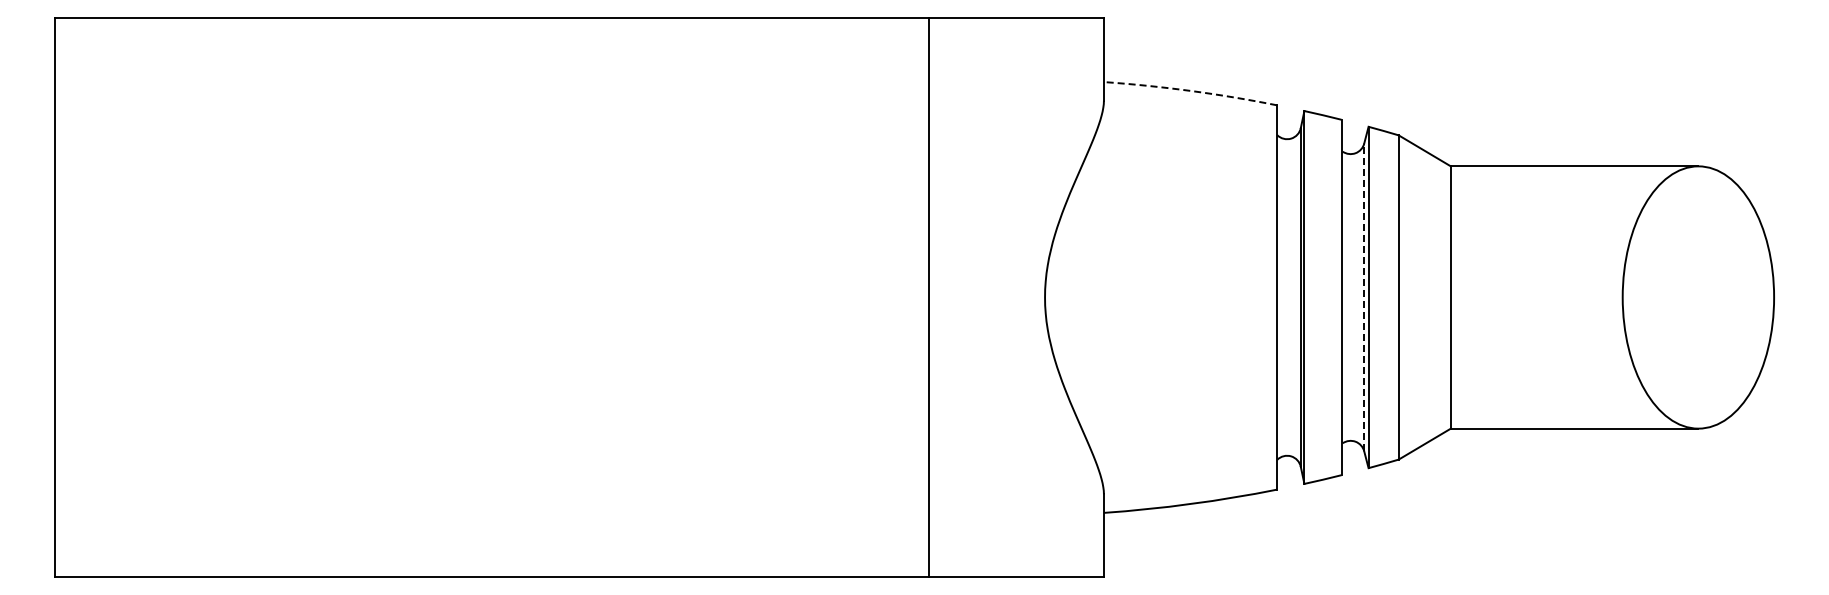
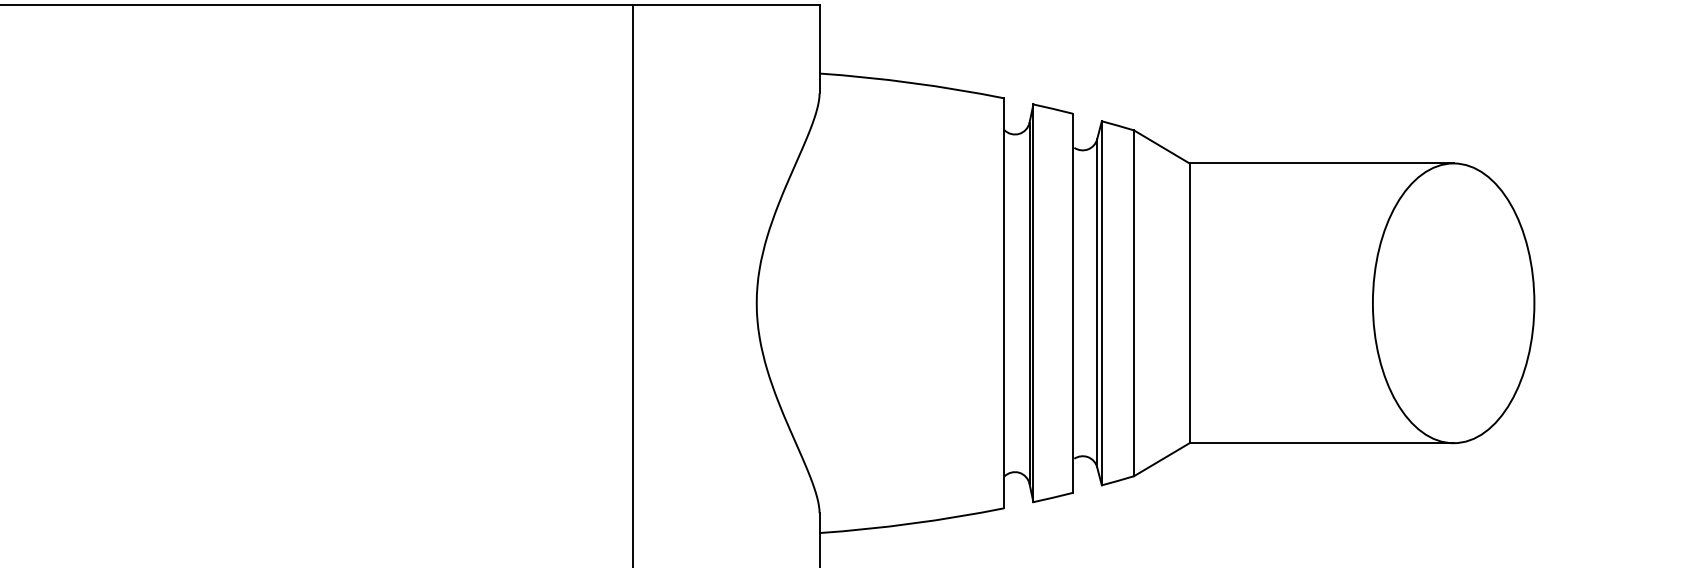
arc: (1190, 90) -> (911, 82), dashed -> solid
line: (1364, 297) -> (1097, 303), dashed -> solid

